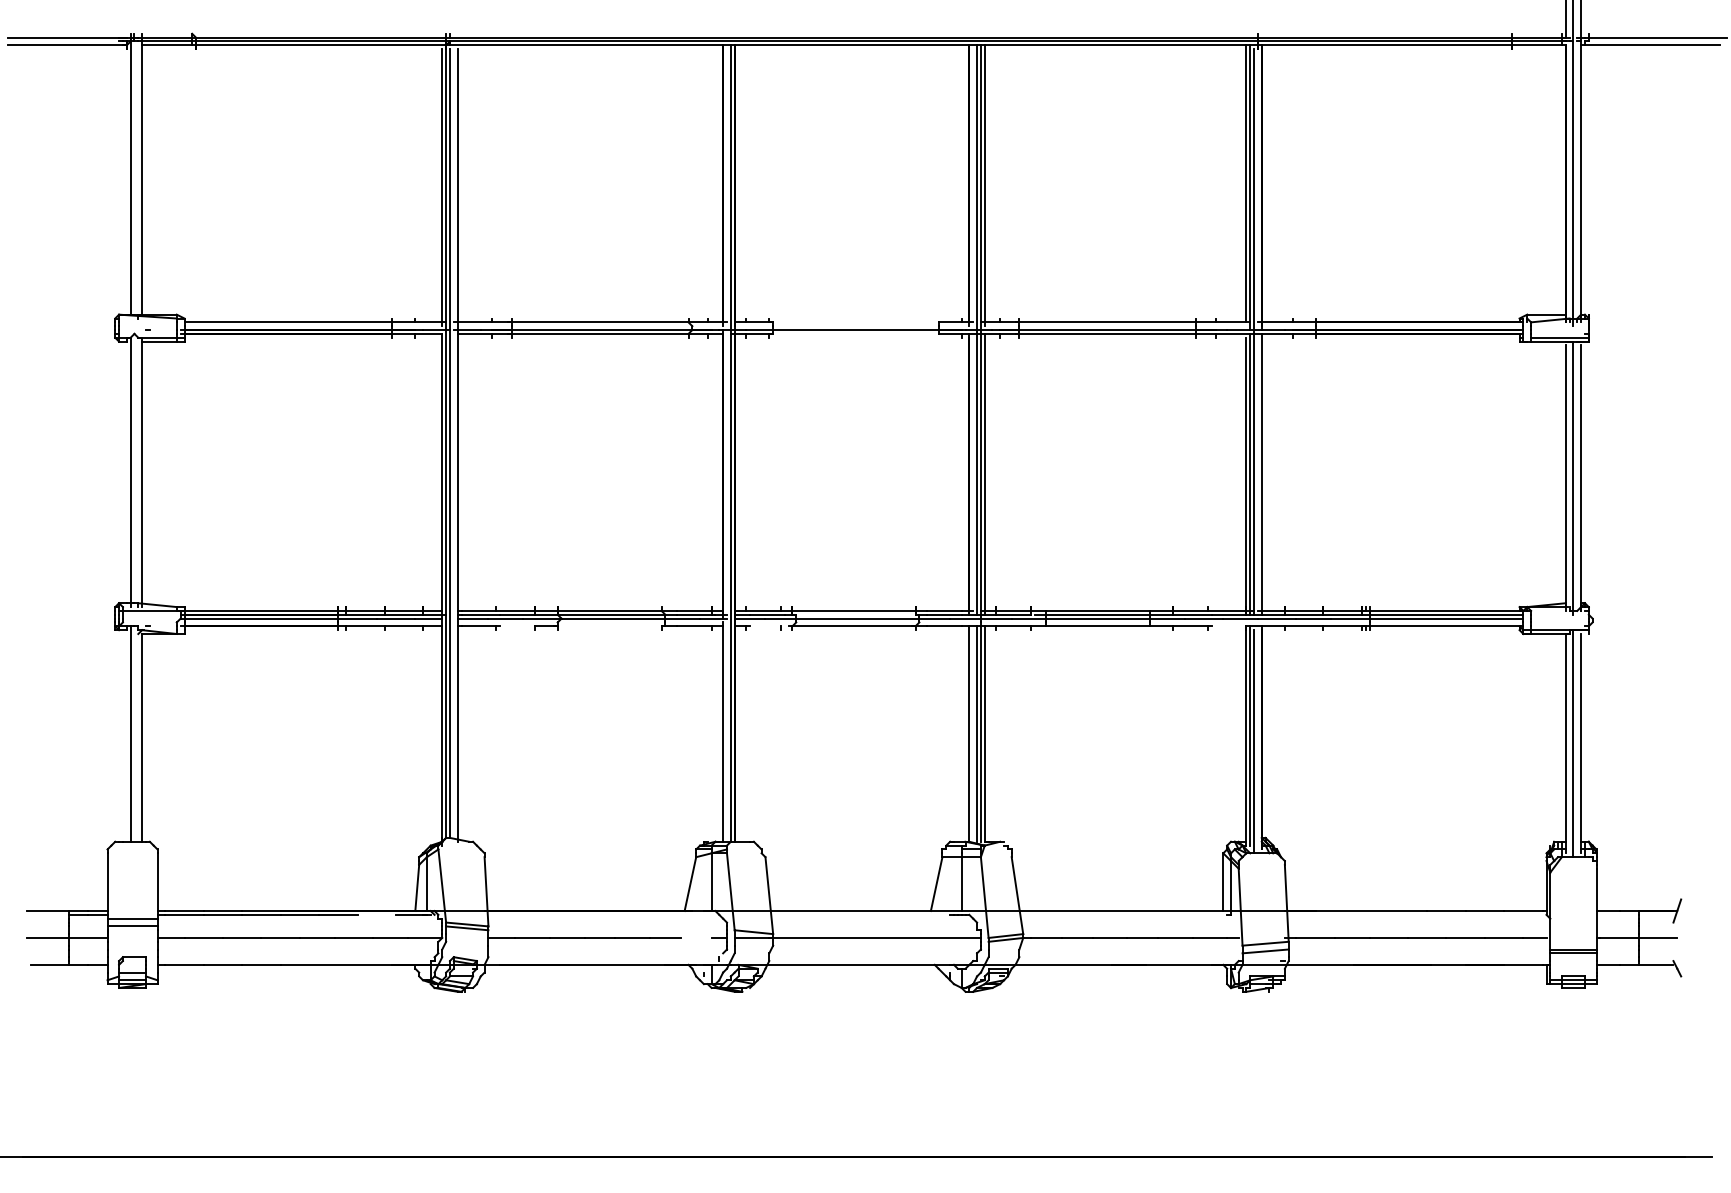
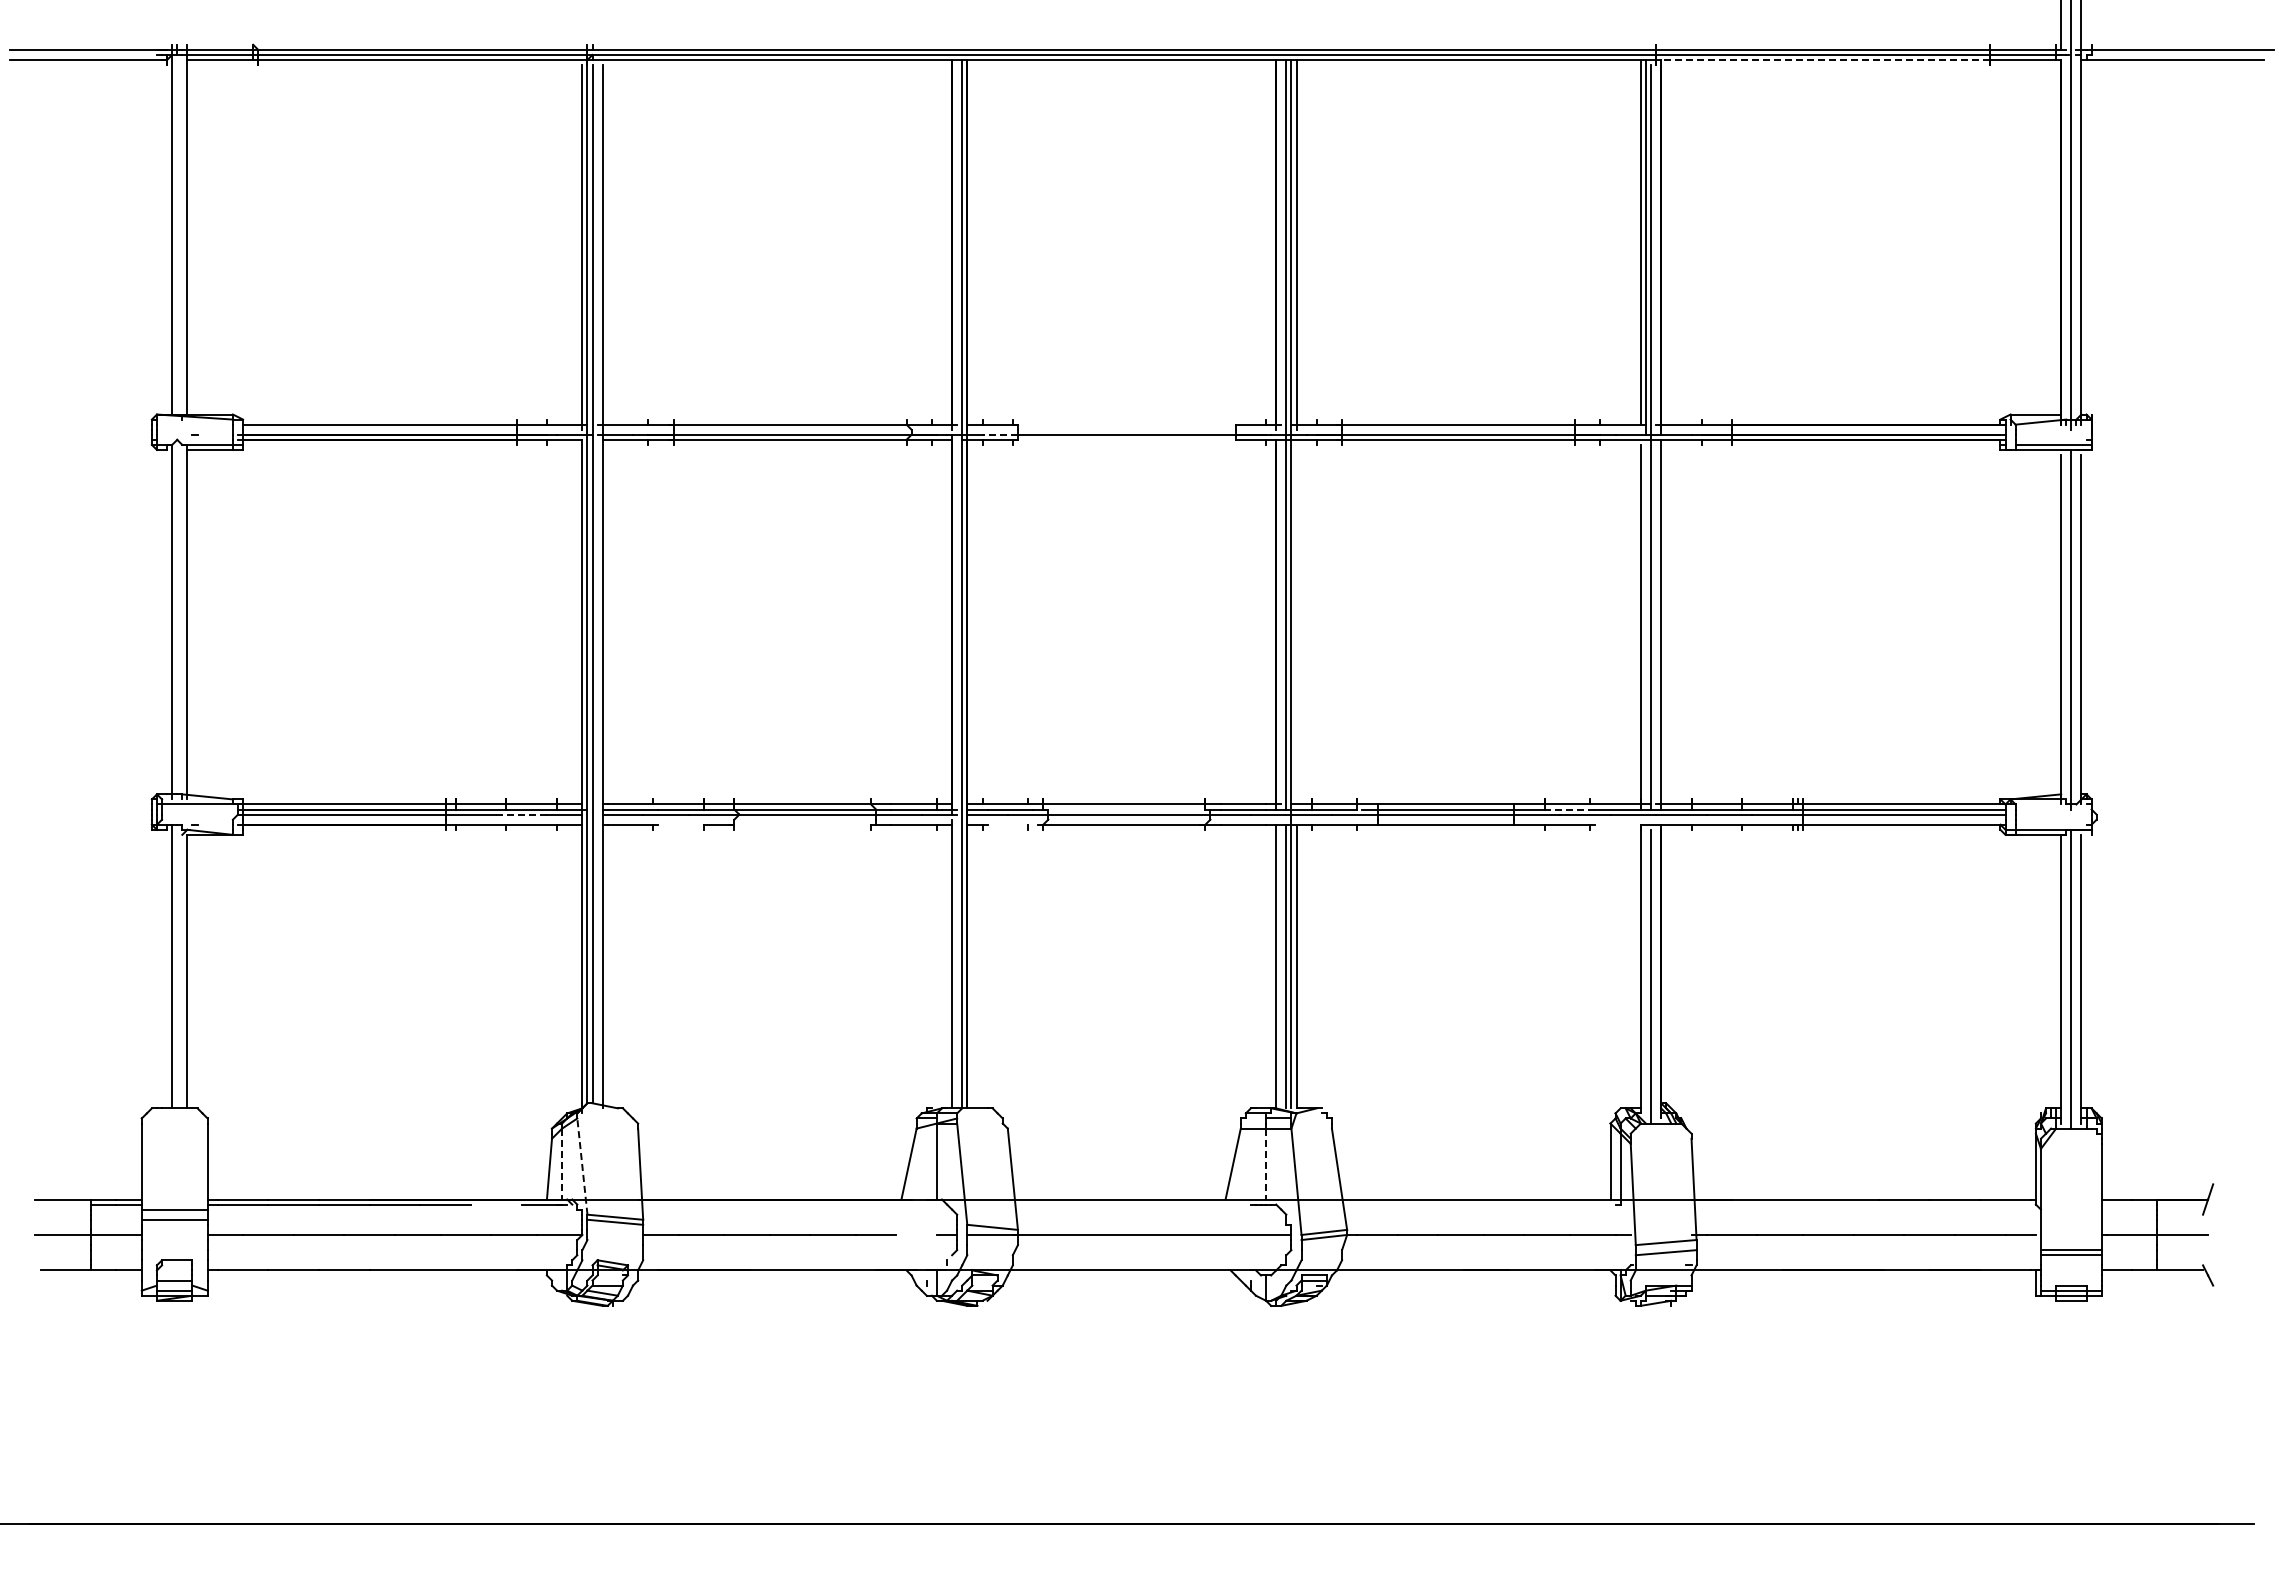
line: (1384, 45) -> (1822, 60), solid -> dashed
line: (759, 329) -> (1000, 434), solid -> dashed
line: (984, 474) -> (1296, 624), removed
line: (1249, 474) -> (1645, 624), removed
line: (1192, 614) -> (1569, 809), solid -> dashed
line: (396, 618) -> (522, 814), solid -> dashed
line: (1249, 735) -> (1645, 968), removed
line: (427, 884) -> (562, 1164), solid -> dashed
line: (961, 884) -> (1266, 1164), solid -> dashed
line: (442, 885) -> (582, 1166), solid -> dashed

